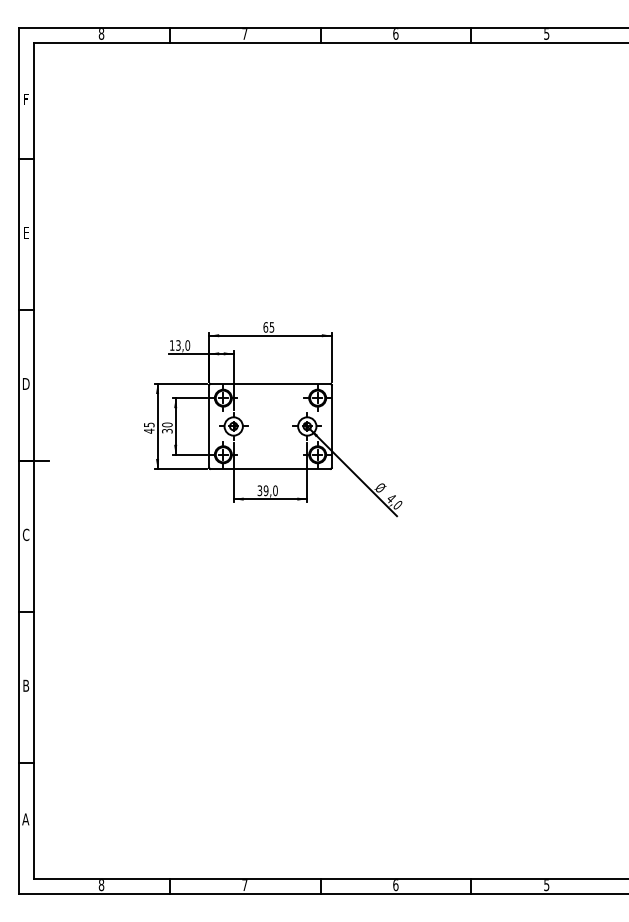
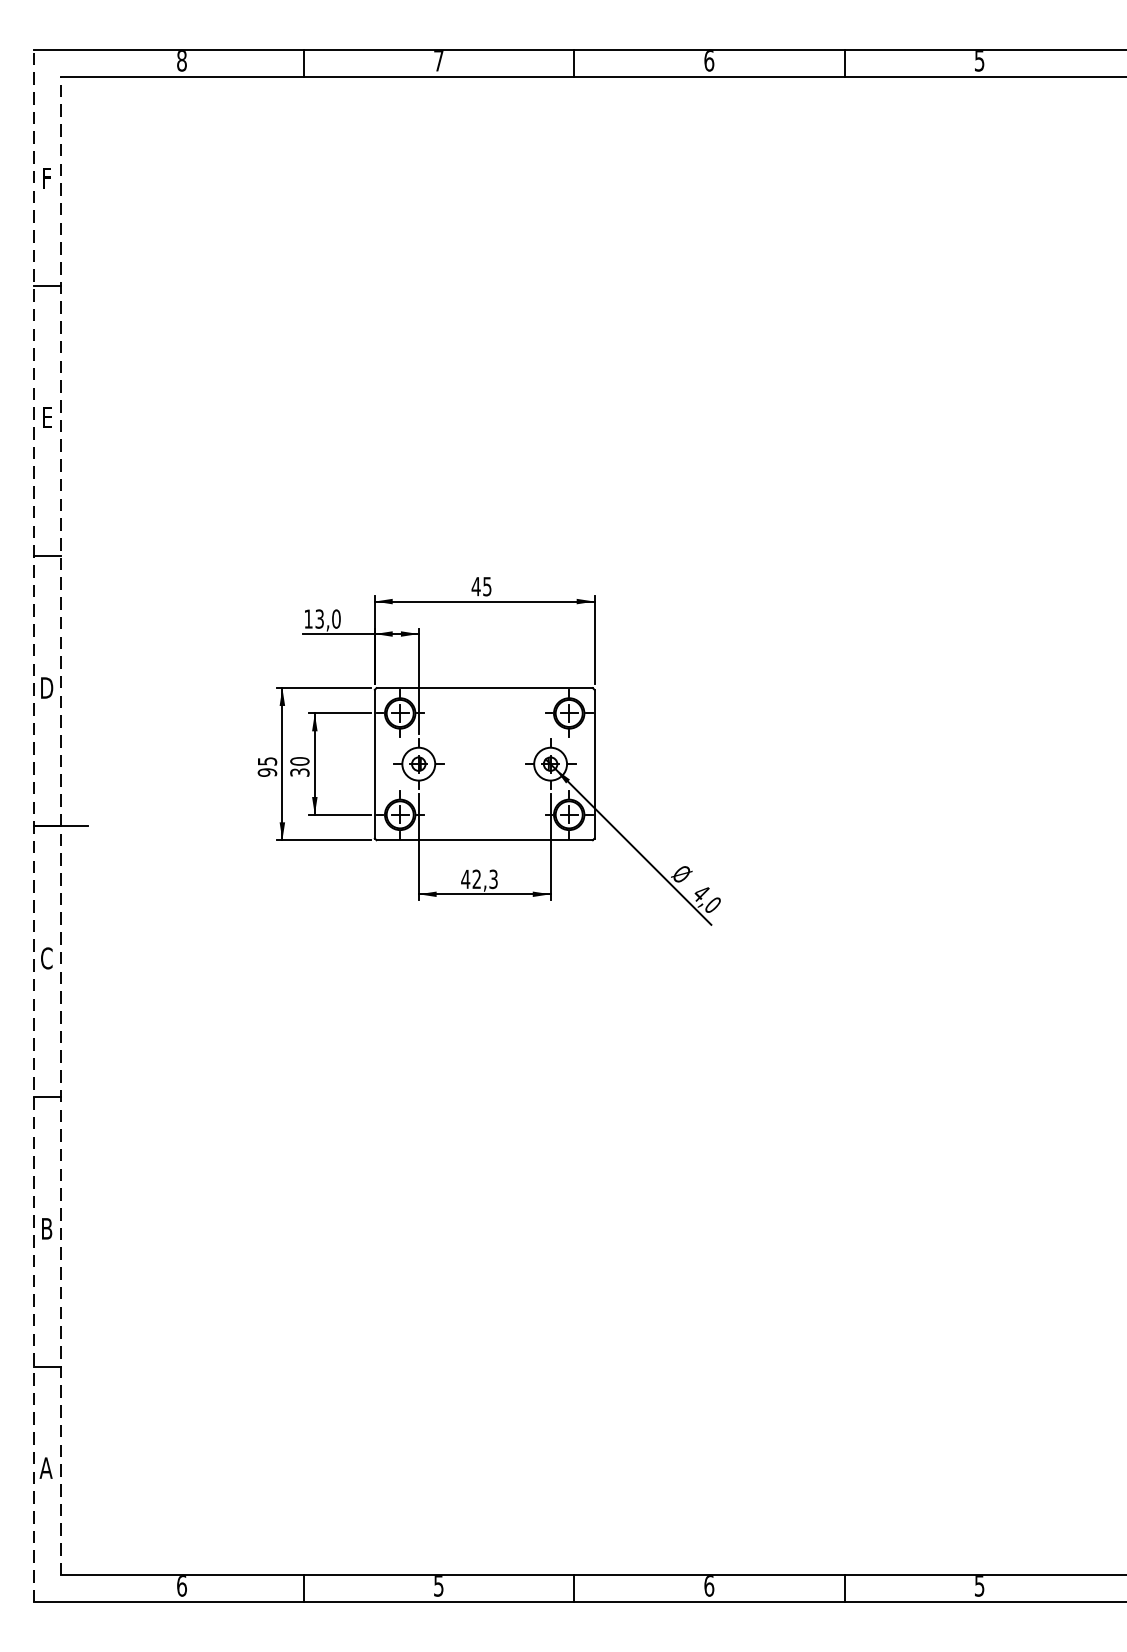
text: (265, 327) -> (475, 586), 65 -> 45
text: (148, 430) -> (266, 771), 45 -> 95
line: (18, 460) -> (33, 825), solid -> dashed
line: (33, 460) -> (60, 825), solid -> dashed
text: (267, 490) -> (479, 878), 39,0 -> 42,3
text: (101, 885) -> (181, 1586), 8 -> 6
text: (244, 885) -> (438, 1586), 7 -> 5

